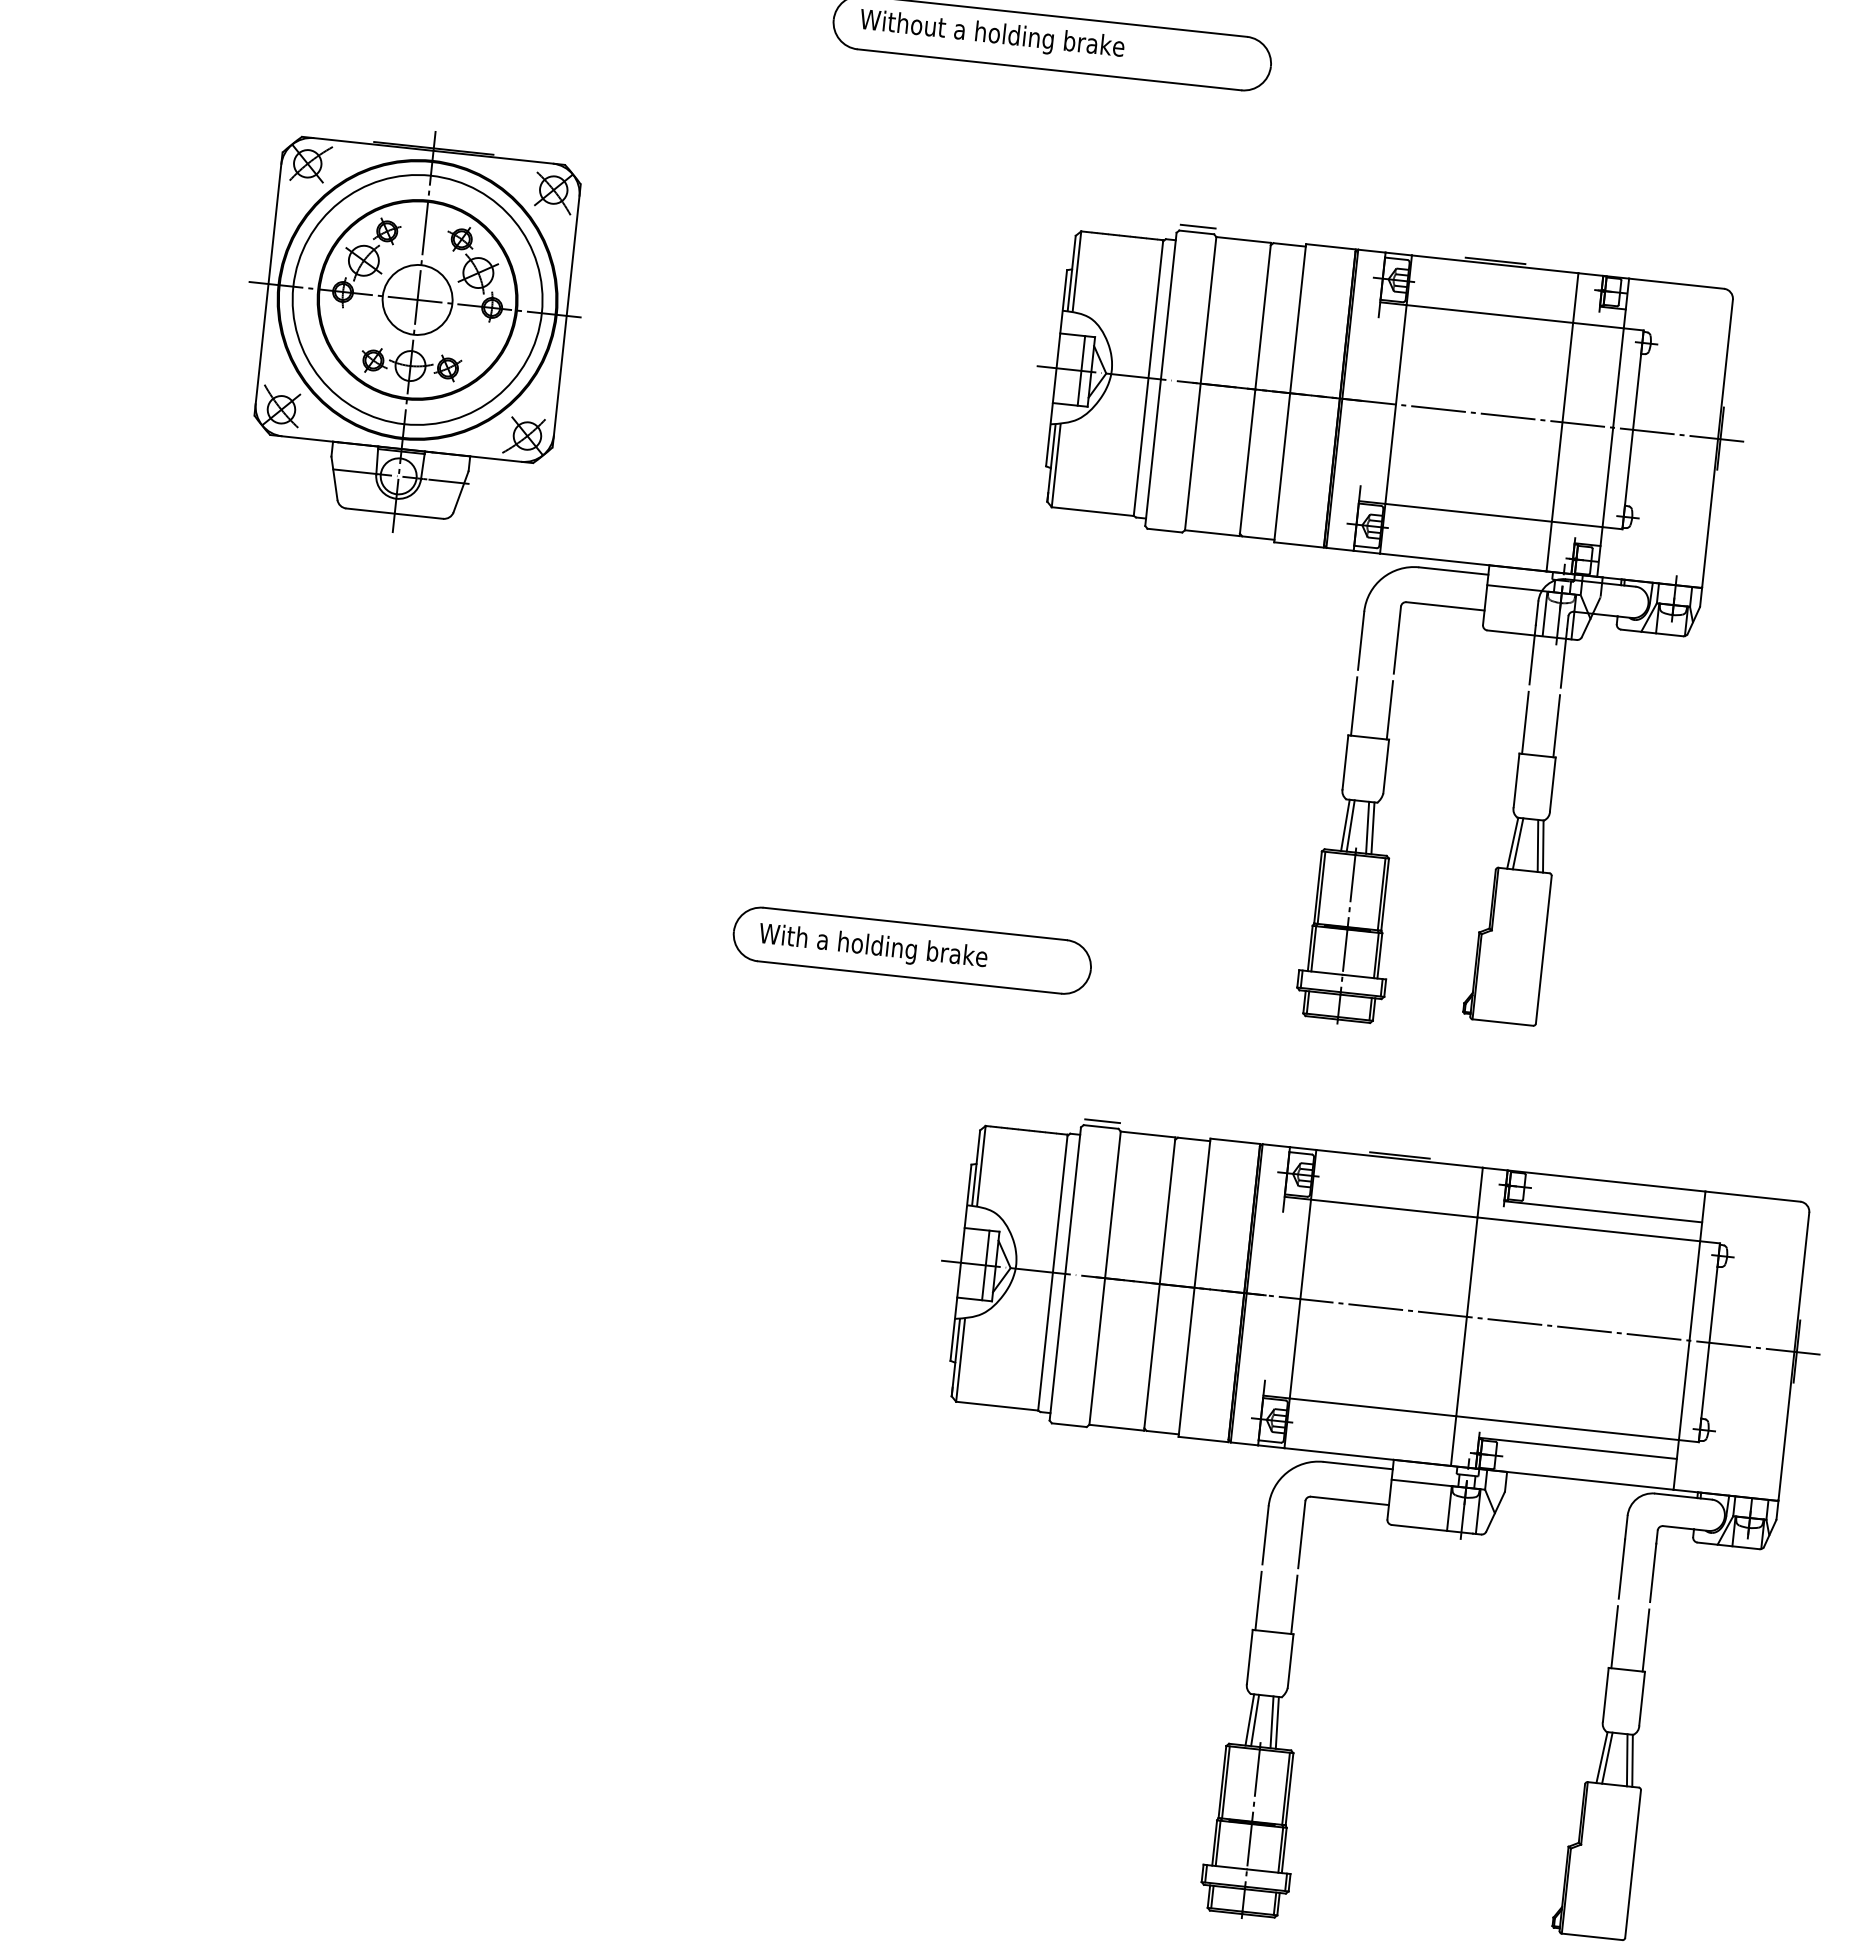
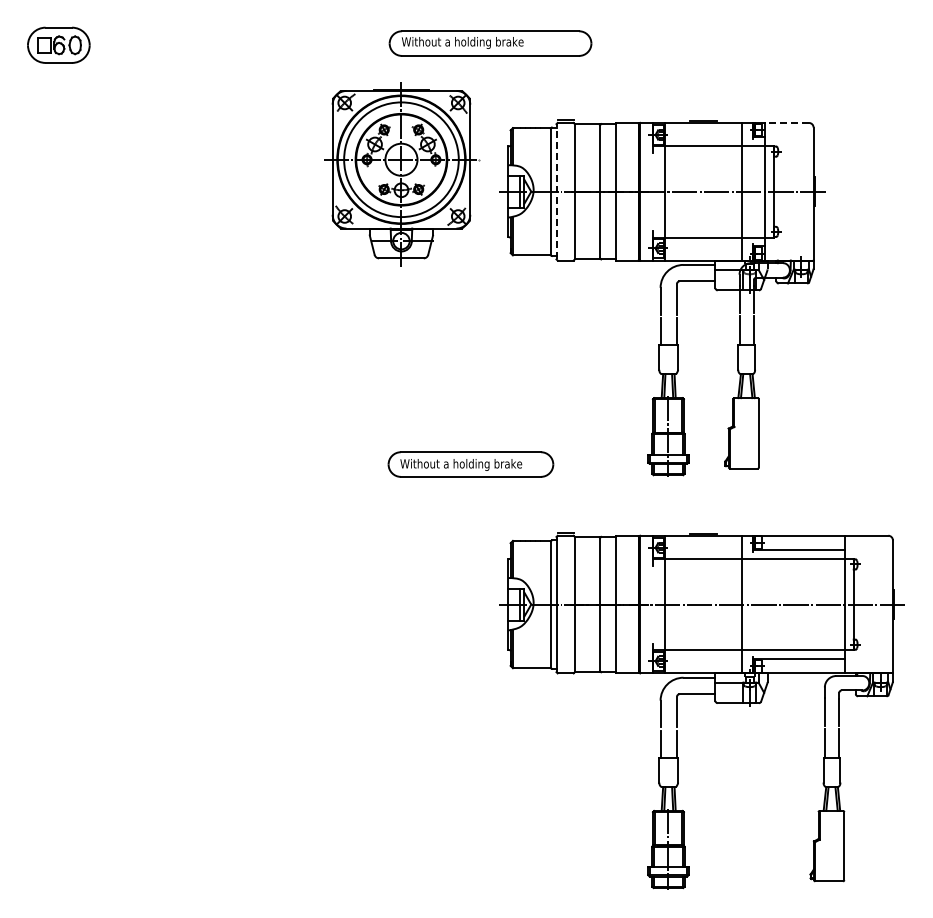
line: (1677, 282) -> (787, 122), solid -> dashed
part: (412, 331) -> (400, 174), moved
line: (1160, 378) -> (556, 191), solid -> dashed
text: (917, 951) -> (473, 464), With a holding brake -> Without a holding brake

